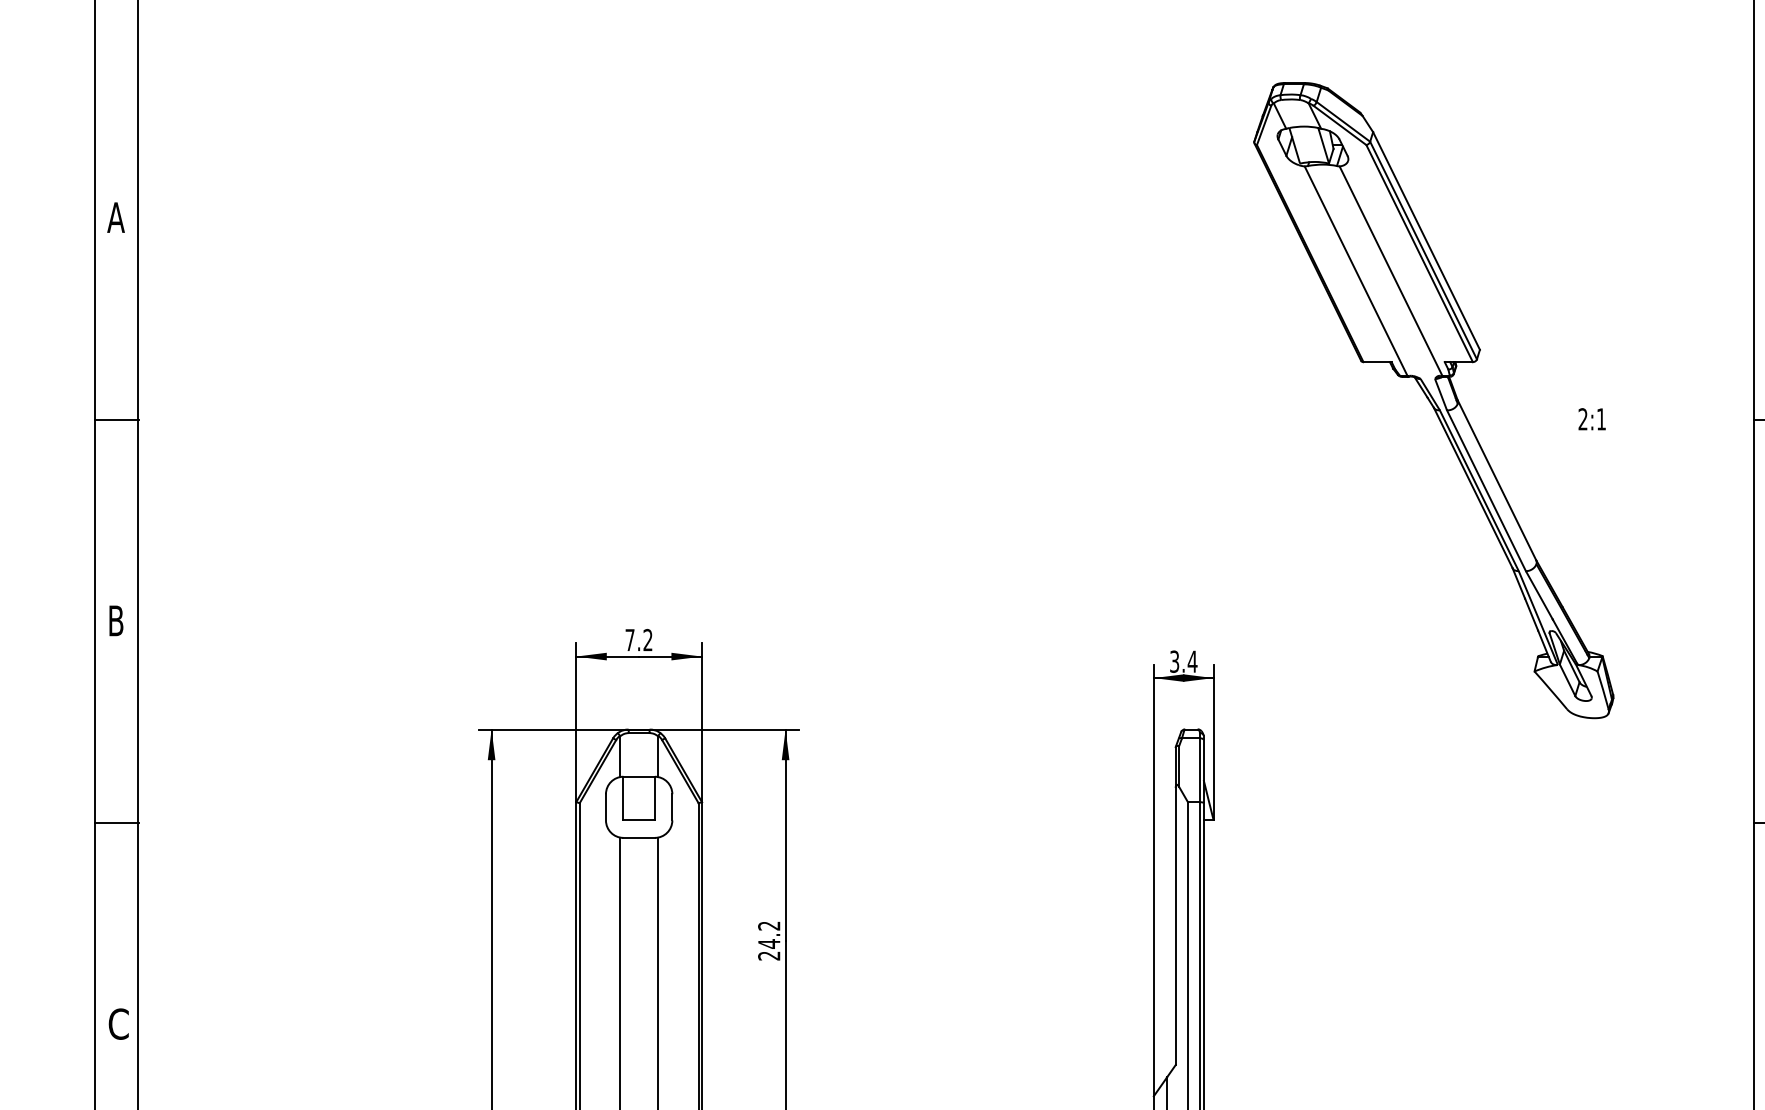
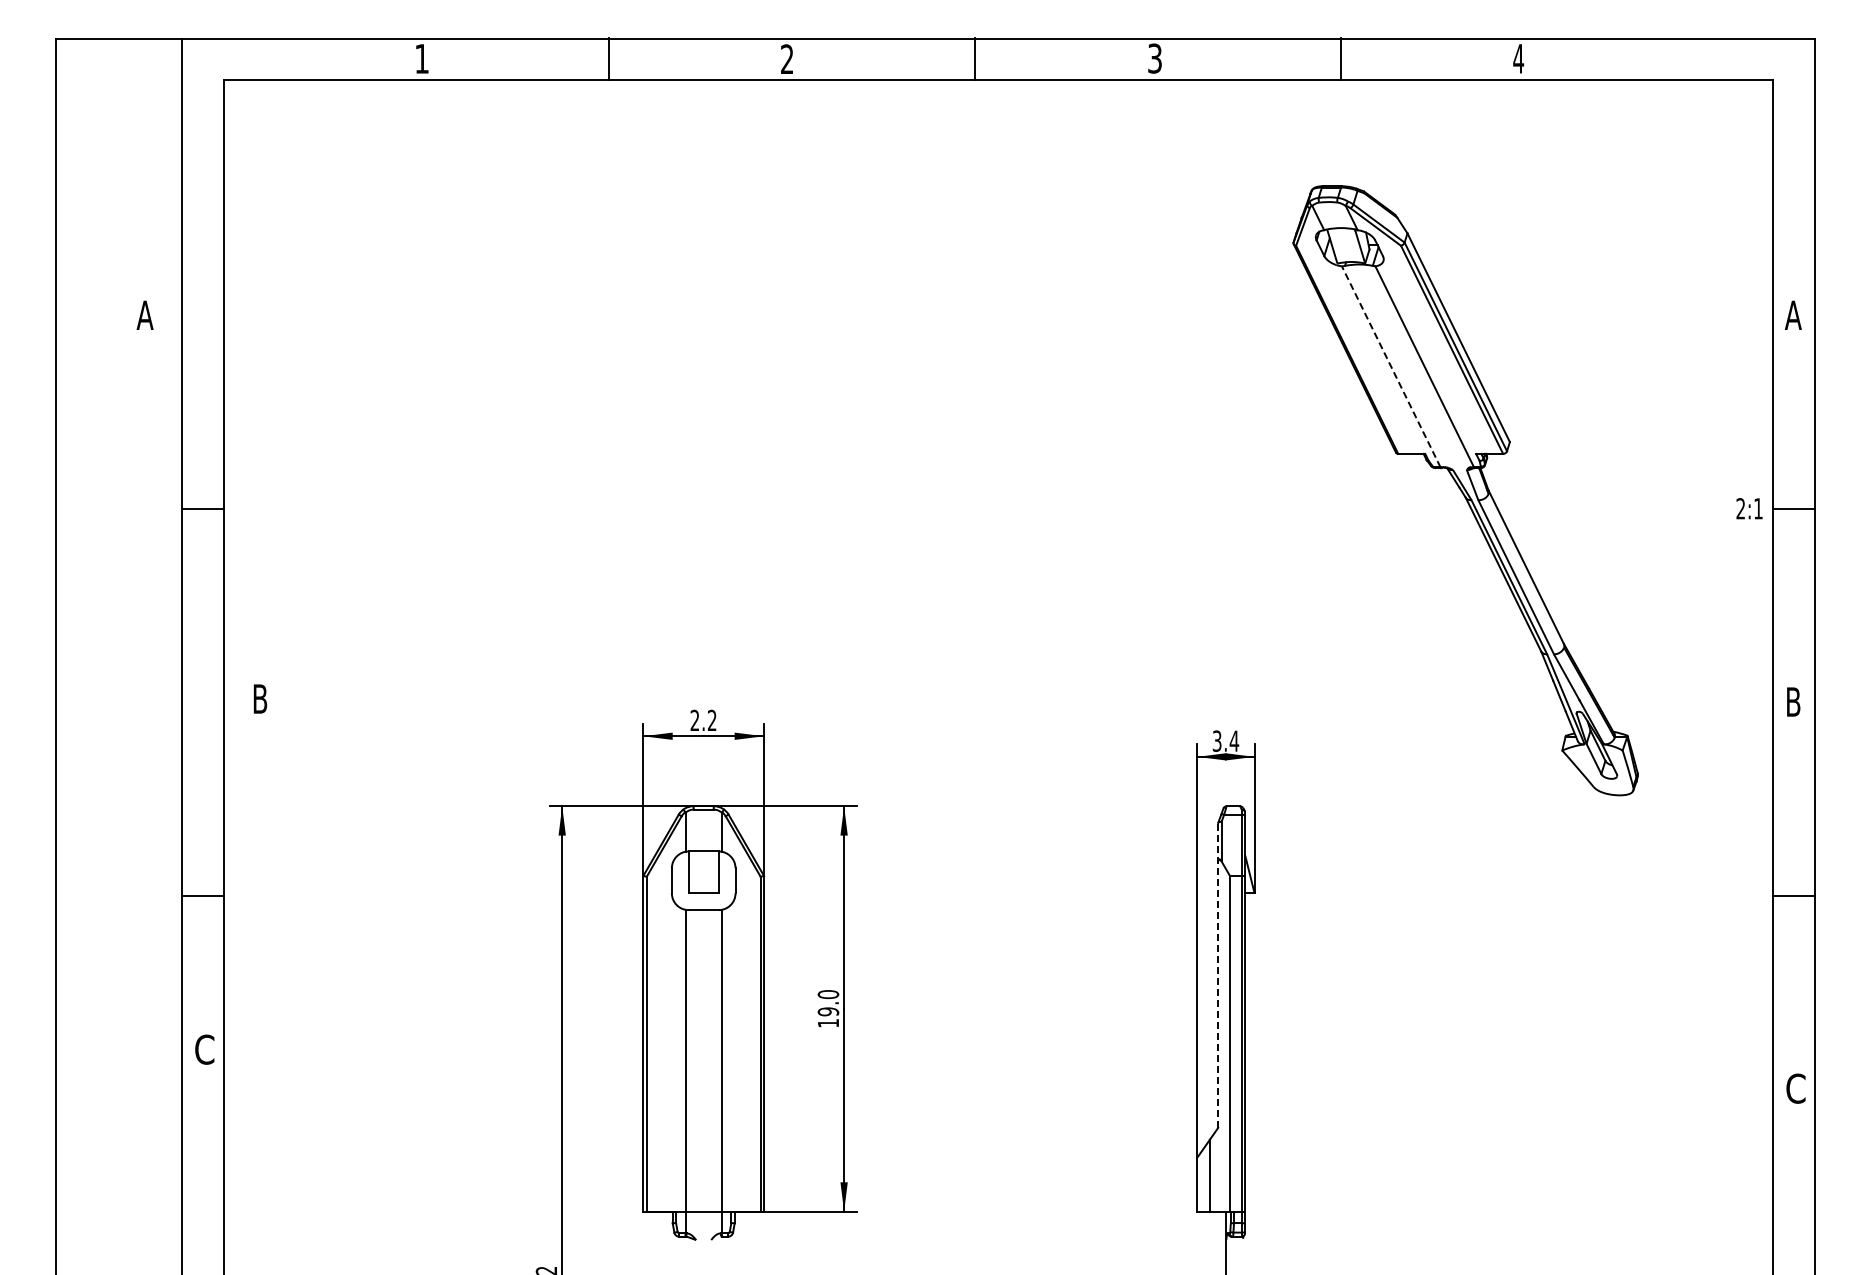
text: (115, 216) -> (144, 314), moved
line: (1356, 270) -> (1391, 366), solid -> dashed
text: (1592, 419) -> (1749, 508), moved
text: (116, 620) -> (260, 698), moved
text: (629, 639) -> (694, 719), 7.2 -> 2.2
line: (1176, 905) -> (1218, 974), solid -> dashed
text: (769, 940) -> (828, 1008), 24.2 -> 19.0
text: (118, 1023) -> (204, 1049), moved

